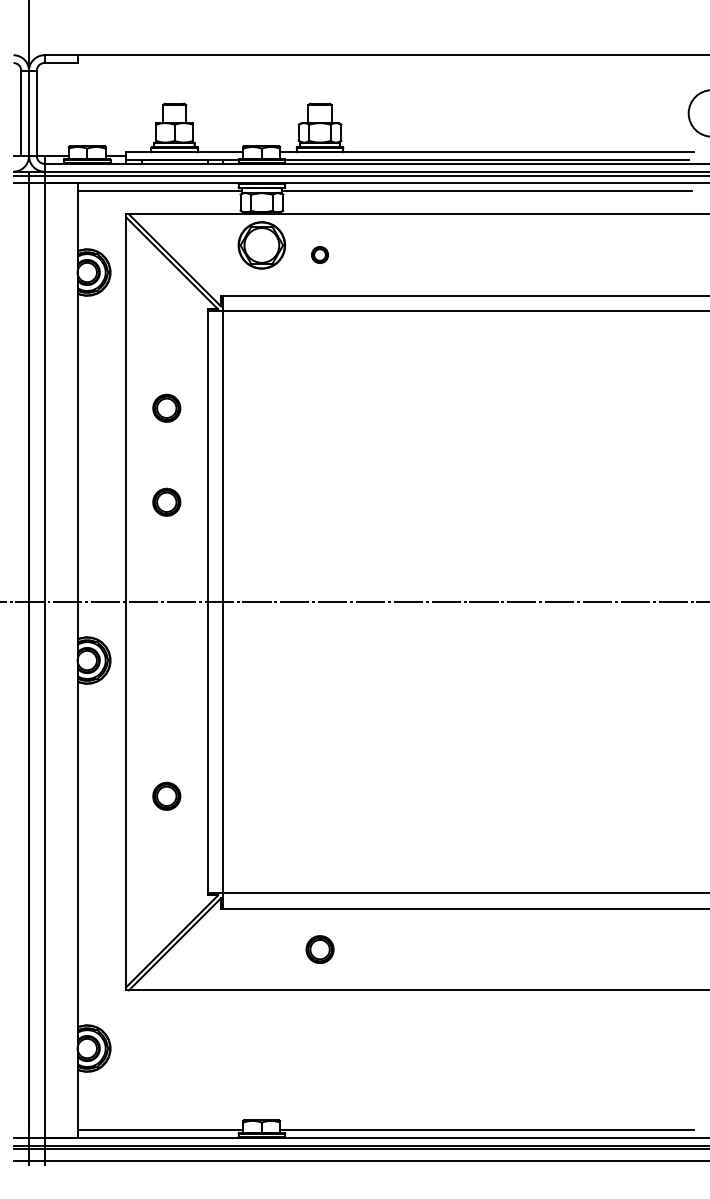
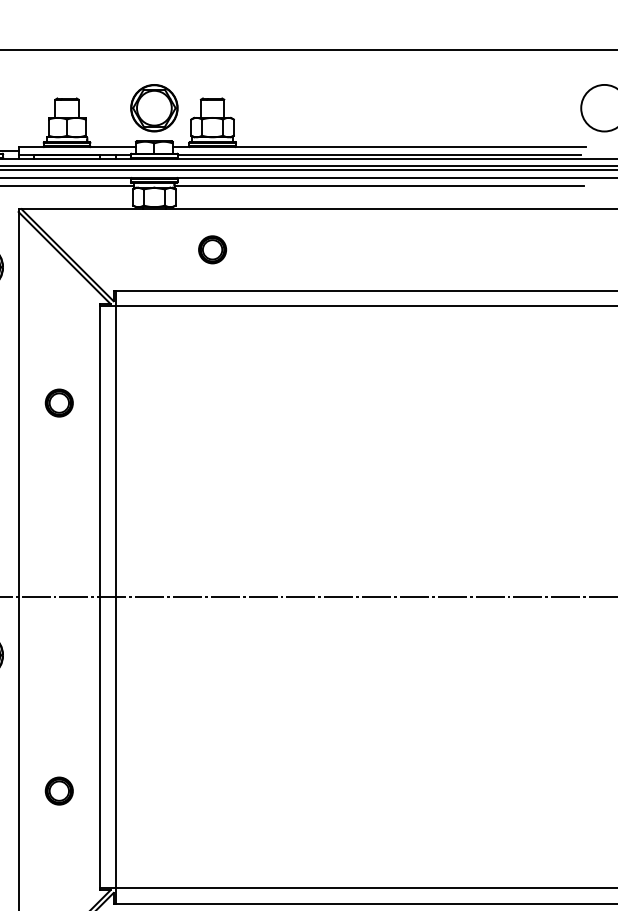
part: (261, 245) -> (154, 108), moved
part: (319, 254) -> (212, 249), size x1.67
part: (166, 501) -> (59, 496), removed

